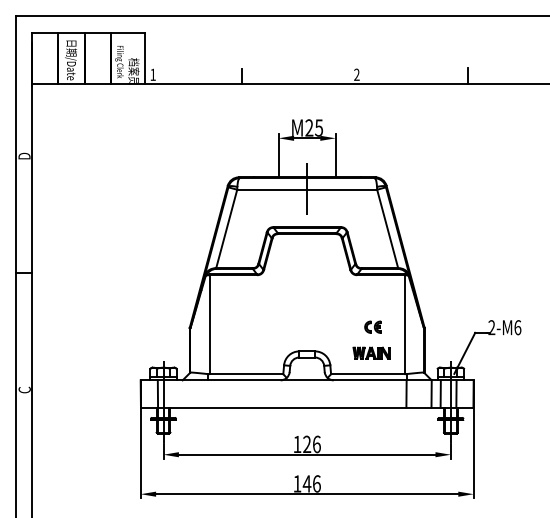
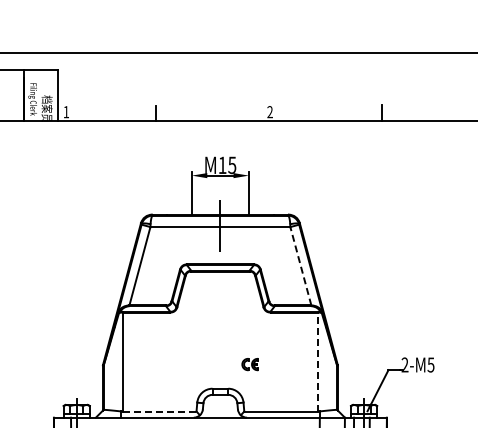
text: (309, 127) -> (222, 164), M25 -> M15
line: (387, 228) -> (300, 265), solid -> dashed
line: (404, 324) -> (317, 361), solid -> dashed
part: (372, 326) -> (249, 363), moved
text: (517, 327) -> (430, 364), 2-M6 -> 2-M5
part: (371, 352) -> (284, 389), removed
line: (246, 374) -> (159, 411), solid -> dashed

